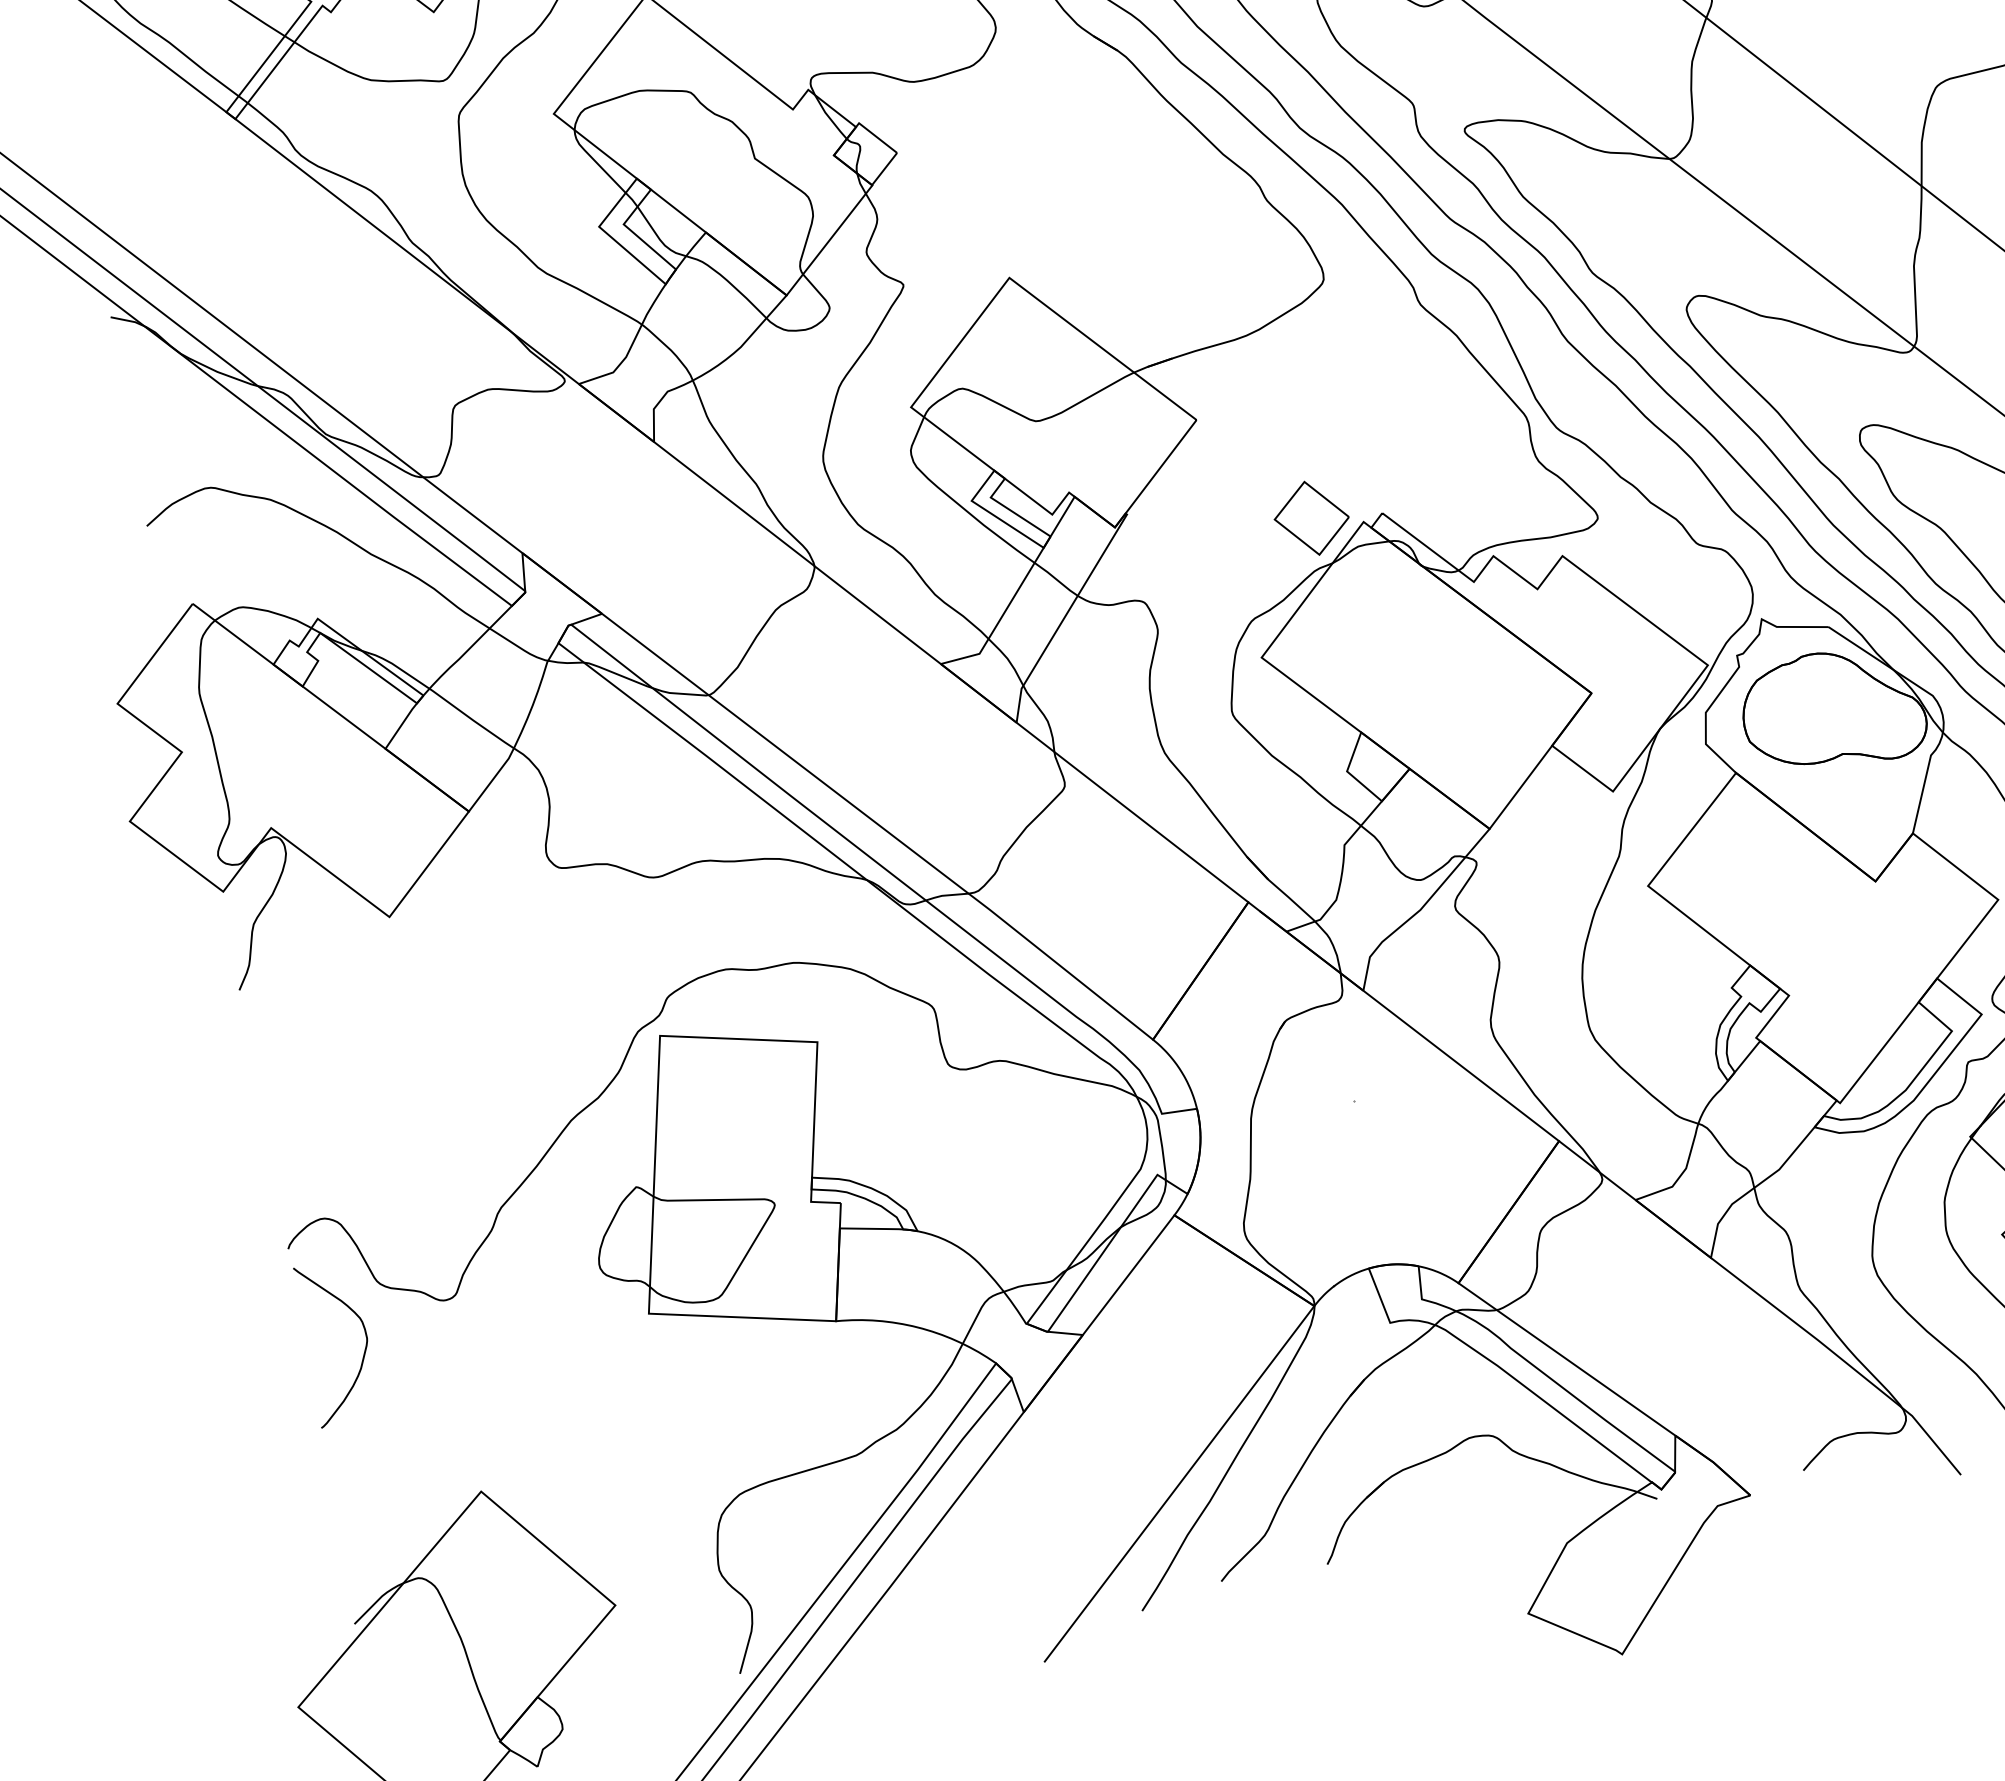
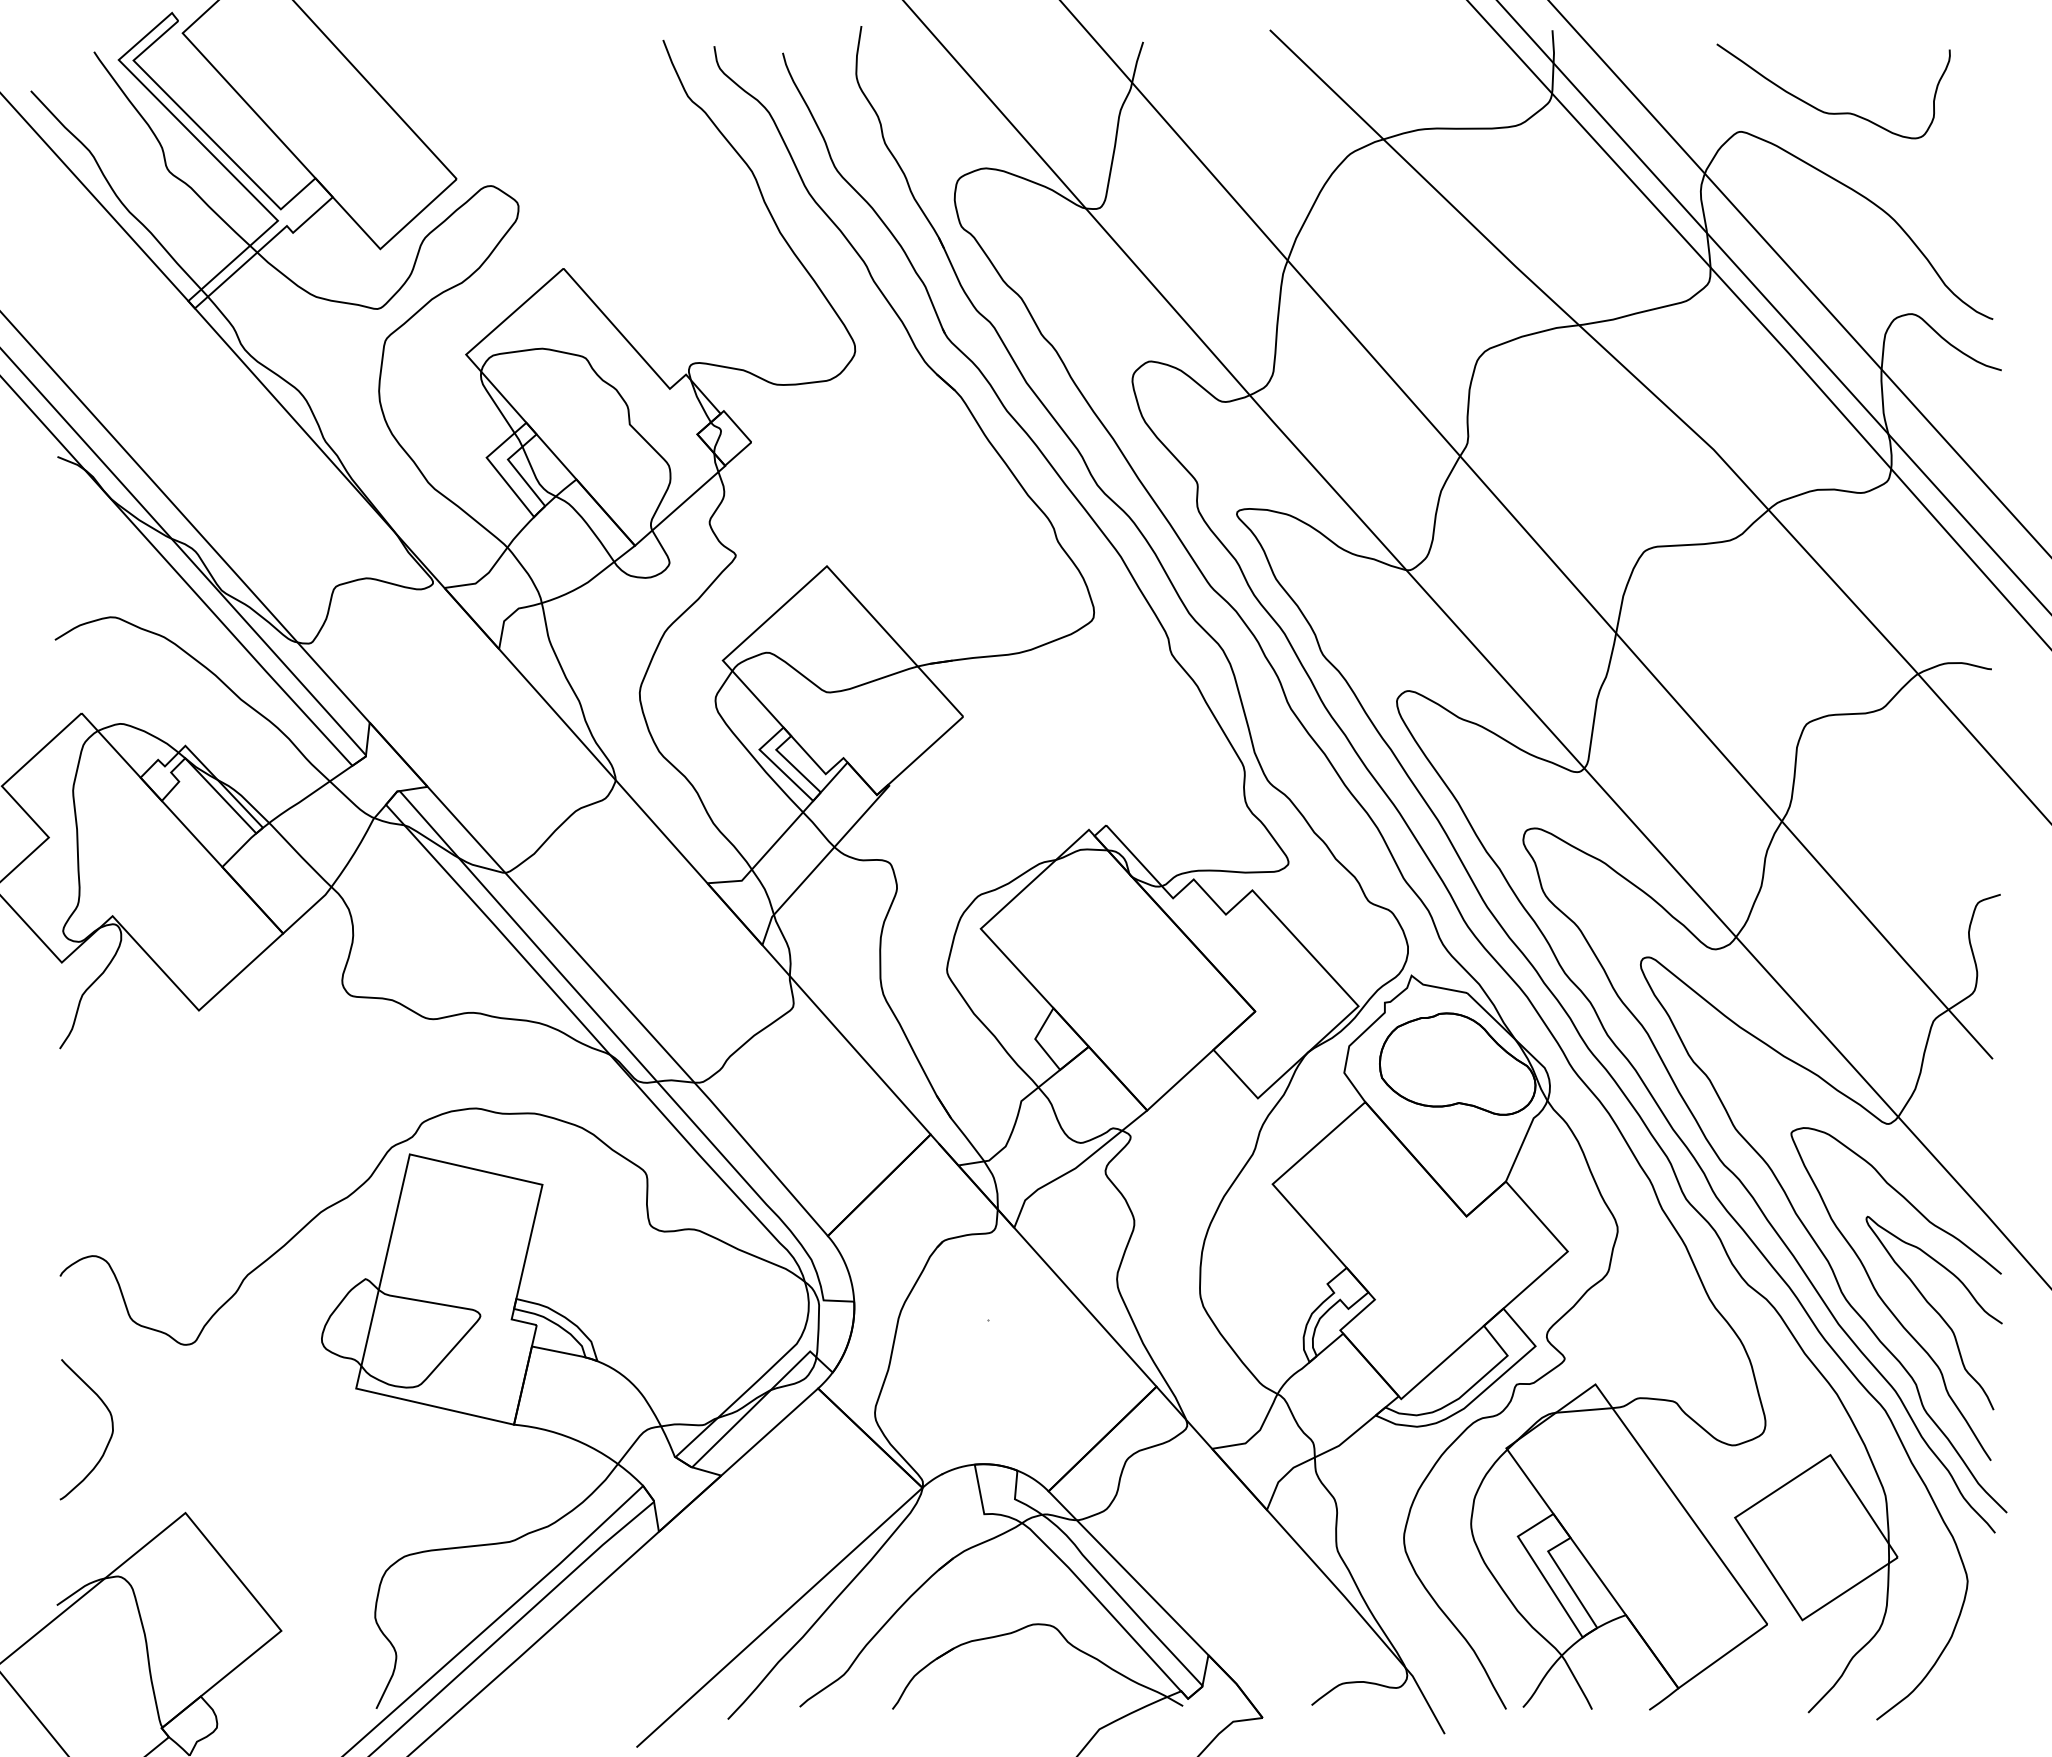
part: (1310, 518) -> (1044, 818), removed
curve: (364, 1350) -> (108, 1440), moved

